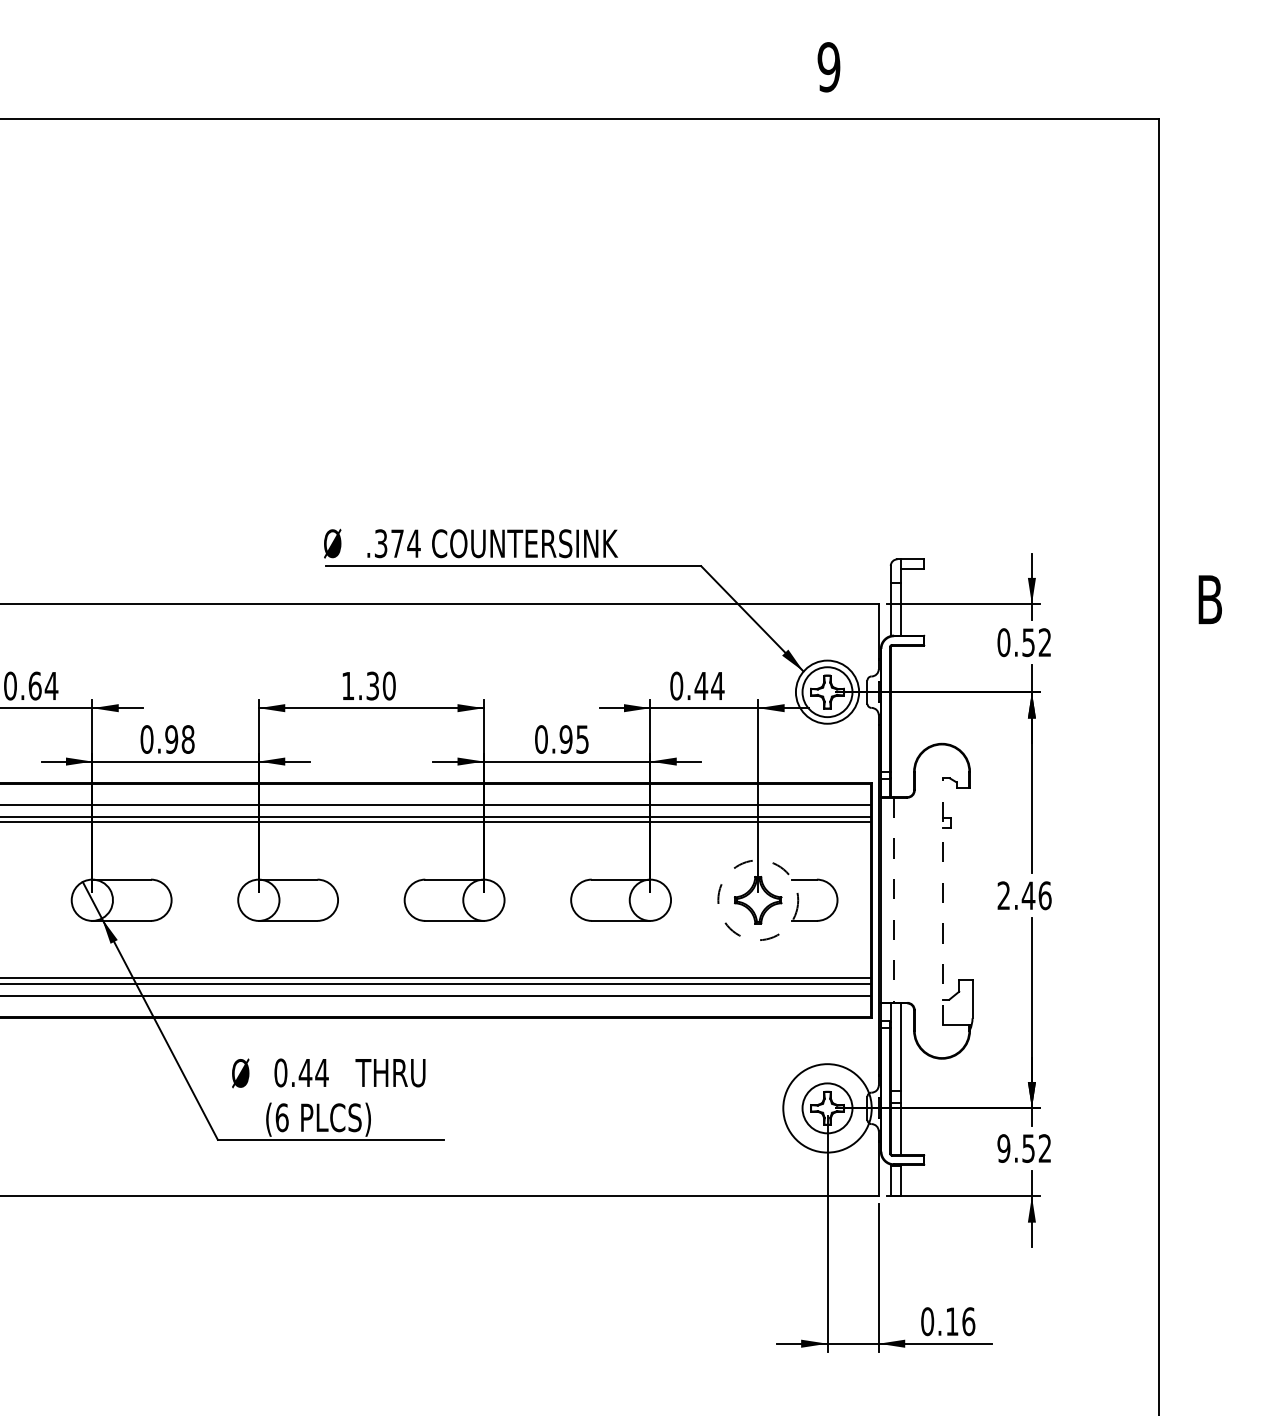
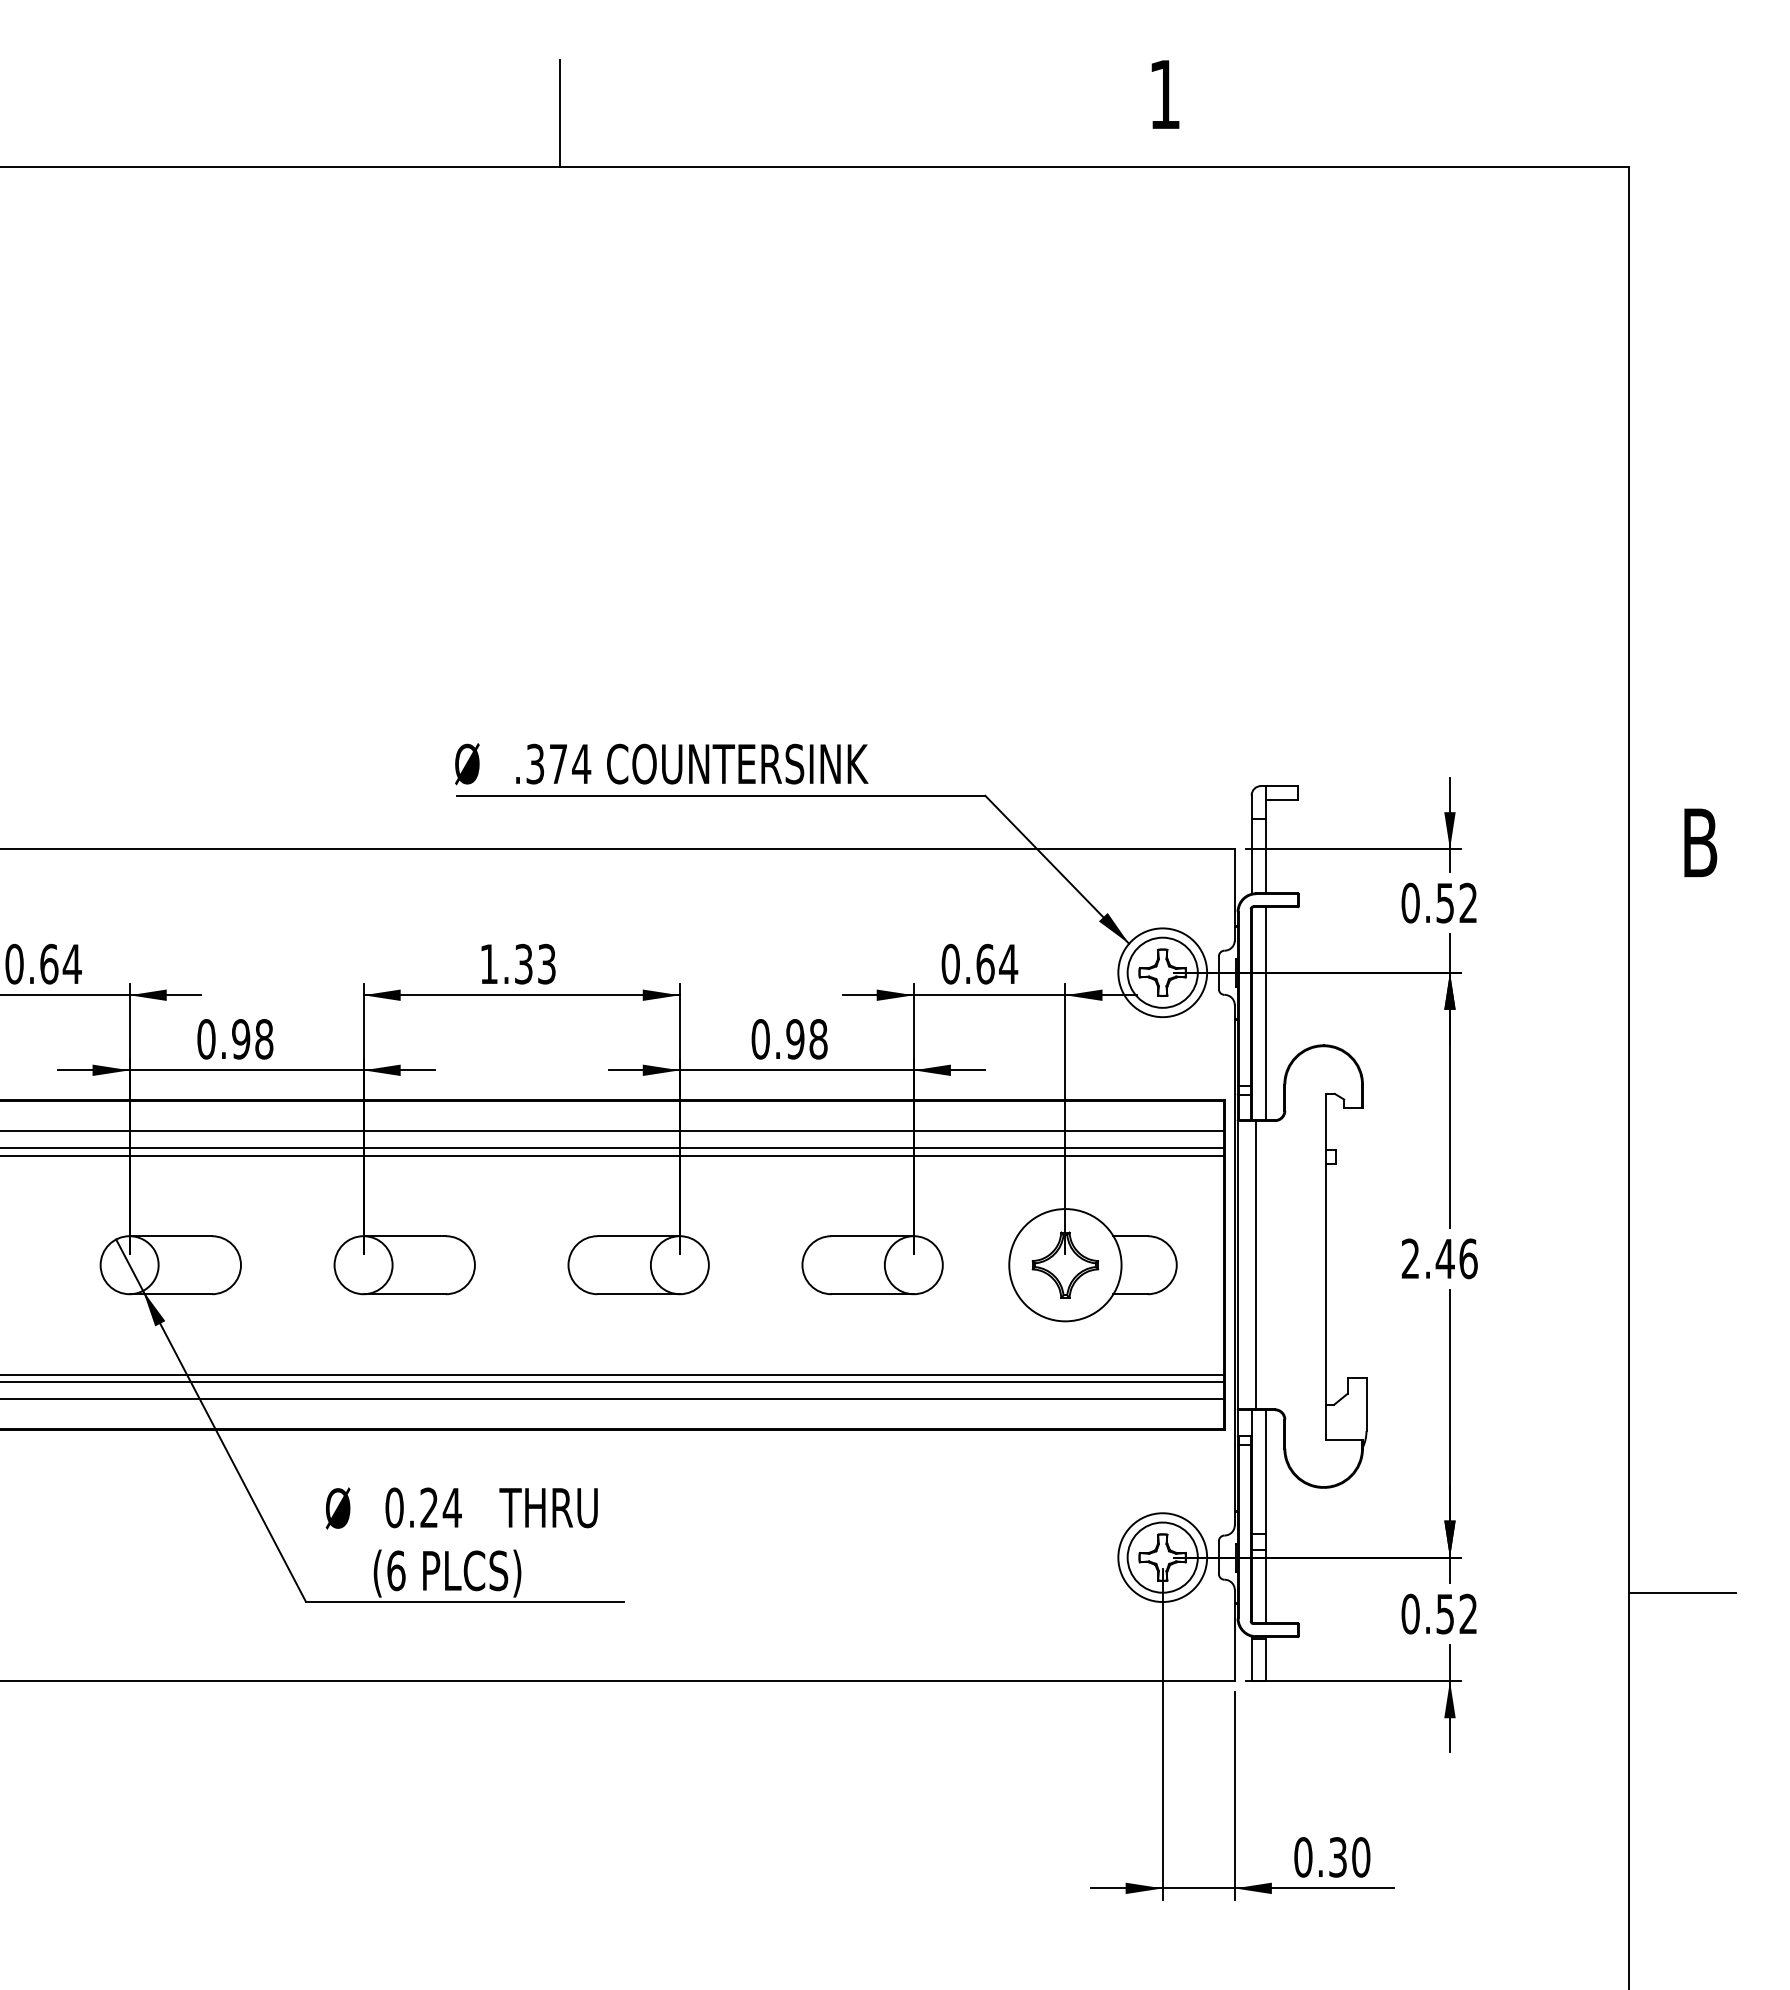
text: (828, 67) -> (1164, 94), 9 -> 1
line: (398, 80) -> (559, 112), added
text: (701, 685) -> (985, 963), 0.44 -> 0.64
text: (389, 686) -> (546, 964), 1.30 -> 1.33
line: (900, 721) -> (1265, 1013), added
text: (582, 739) -> (818, 1039), 0.95 -> 0.98
circle: (758, 900) -> (1065, 1265), dashed -> solid
line: (894, 900) -> (1256, 1265), dashed -> solid
line: (943, 901) -> (1325, 1266), dashed -> solid
text: (305, 1072) -> (428, 1507), 0.44 -> 0.24
circle: (827, 1108) -> (1162, 1557), size x0.71
line: (1197, 1133) -> (1682, 1592), added
text: (1003, 1148) -> (1410, 1614), 9.52 -> 0.52
text: (960, 1321) -> (1349, 1857), 0.16 -> 0.30

